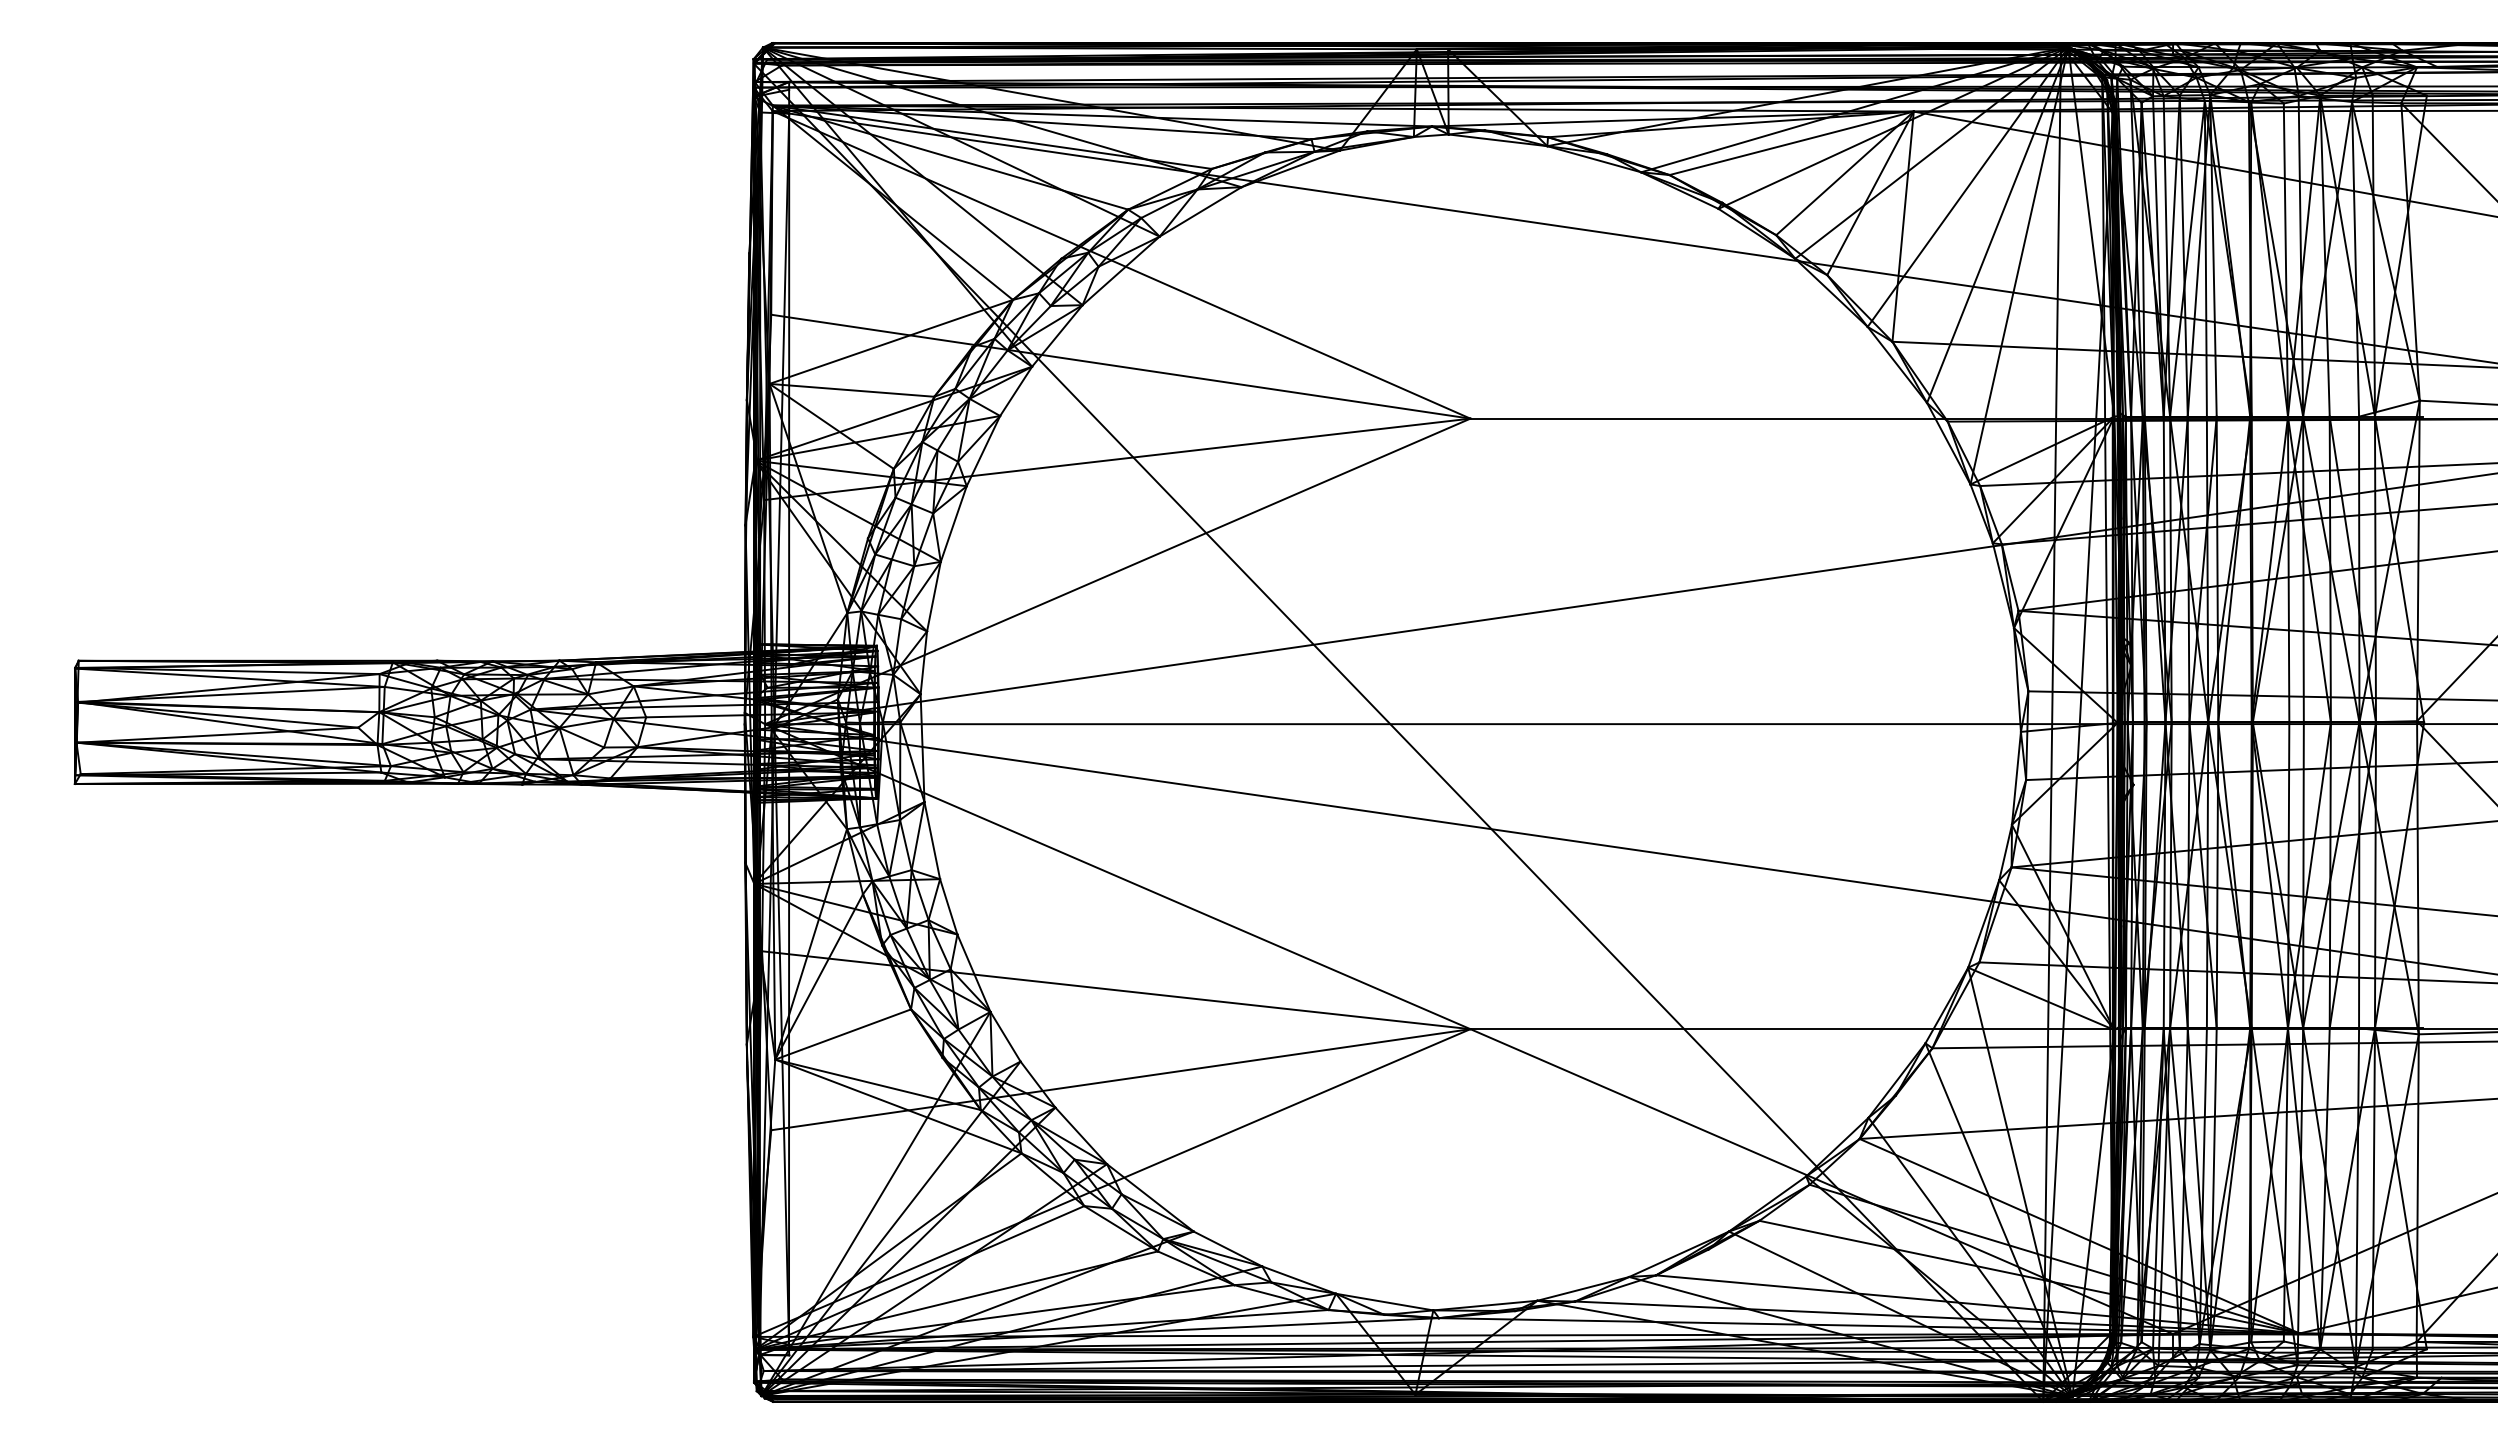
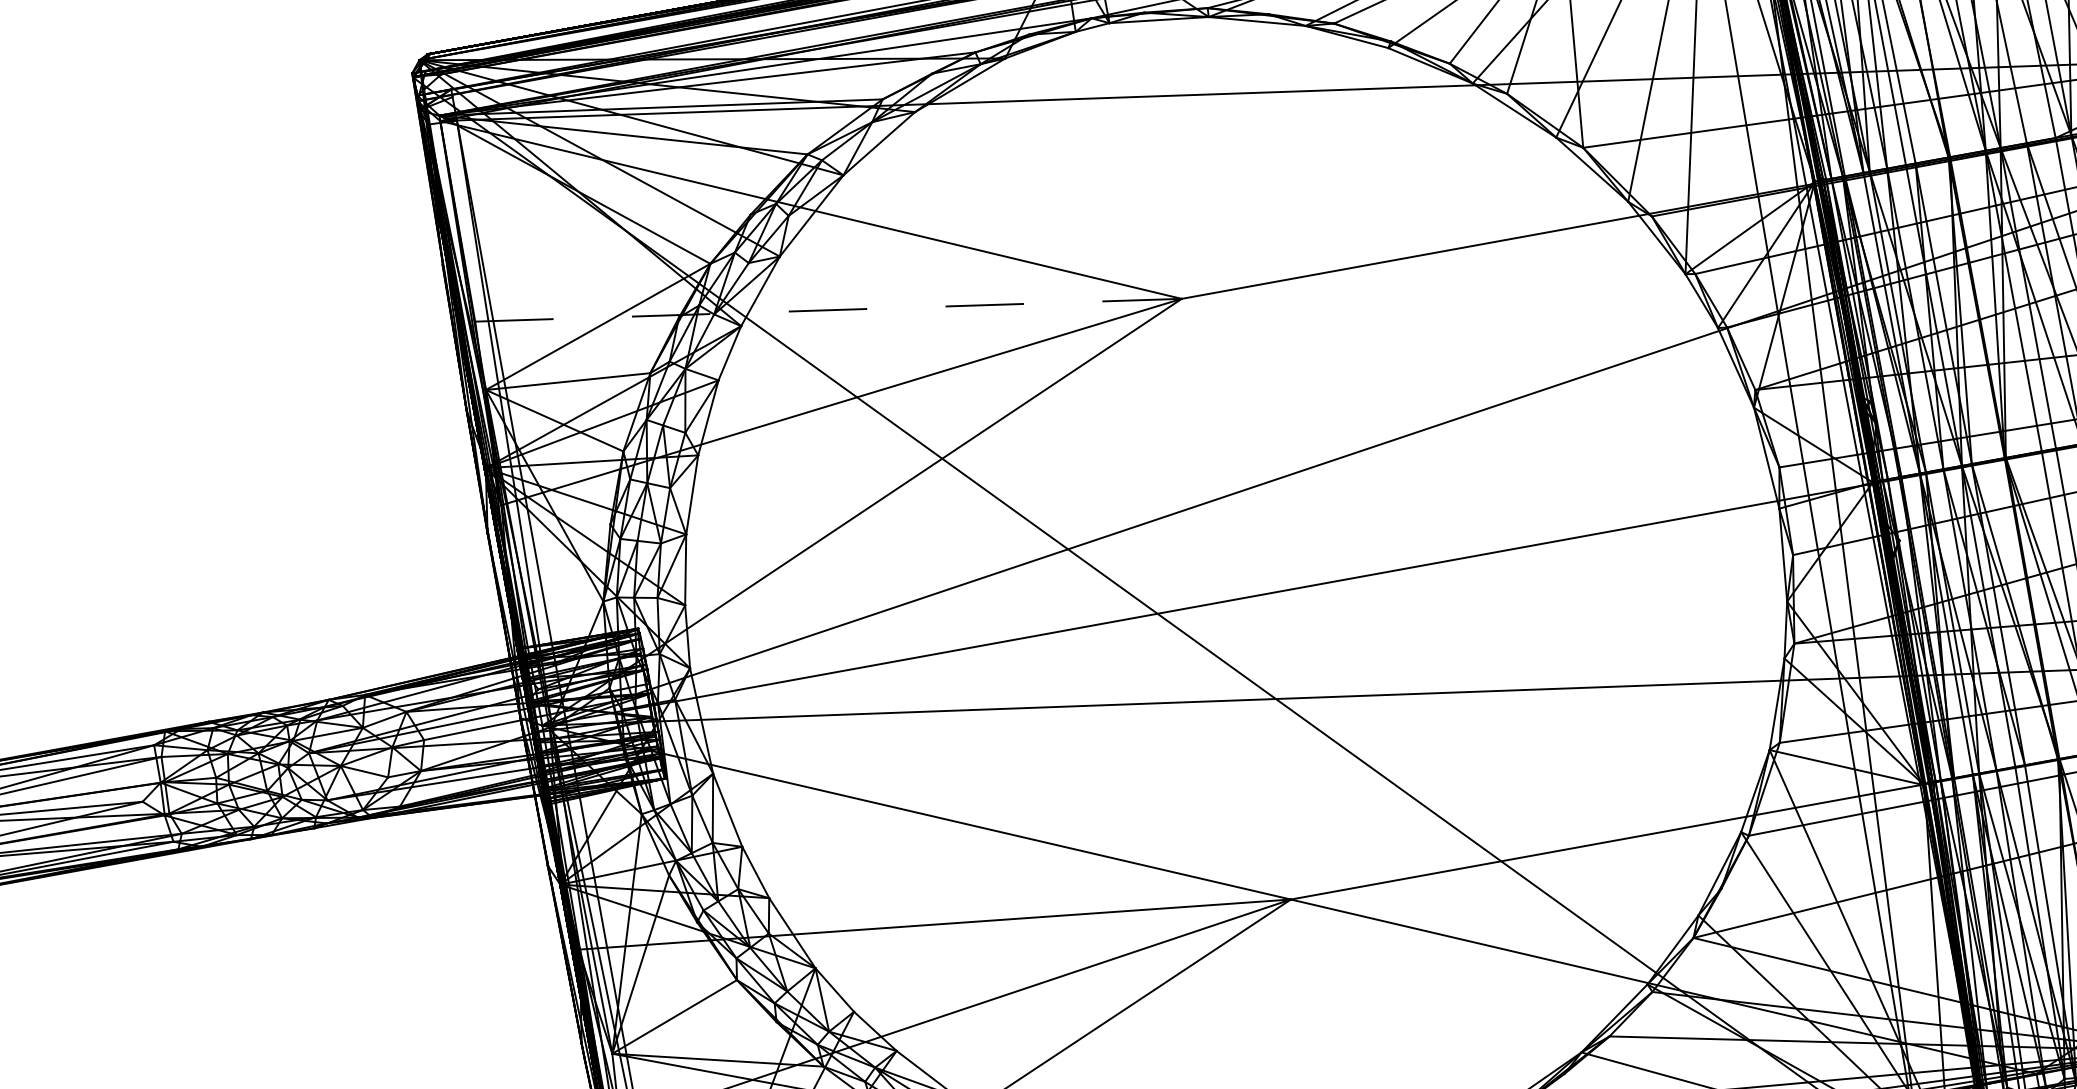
line: (1121, 366) -> (829, 309), solid -> dashed

